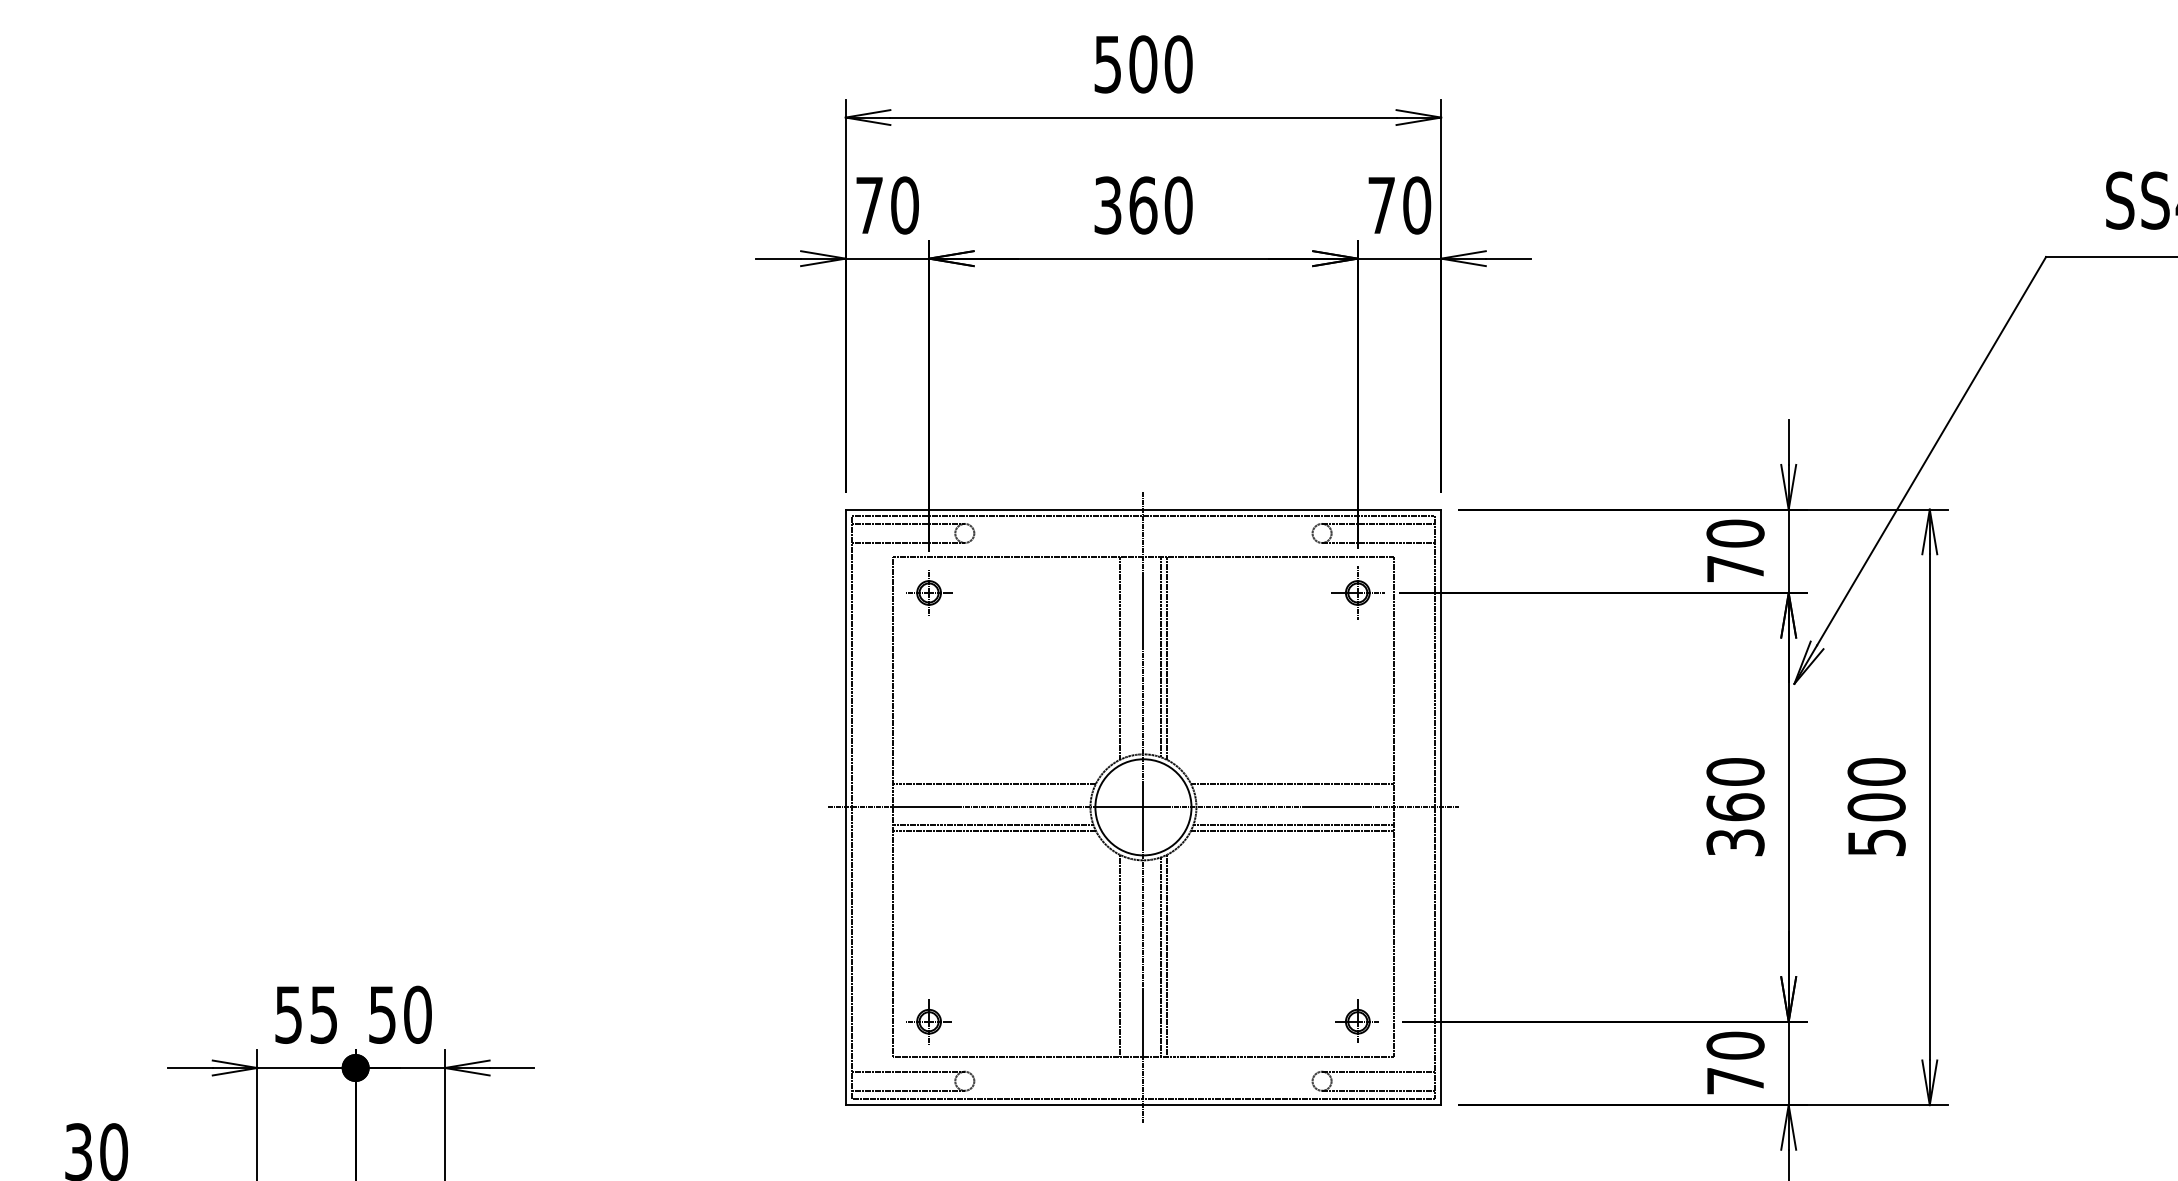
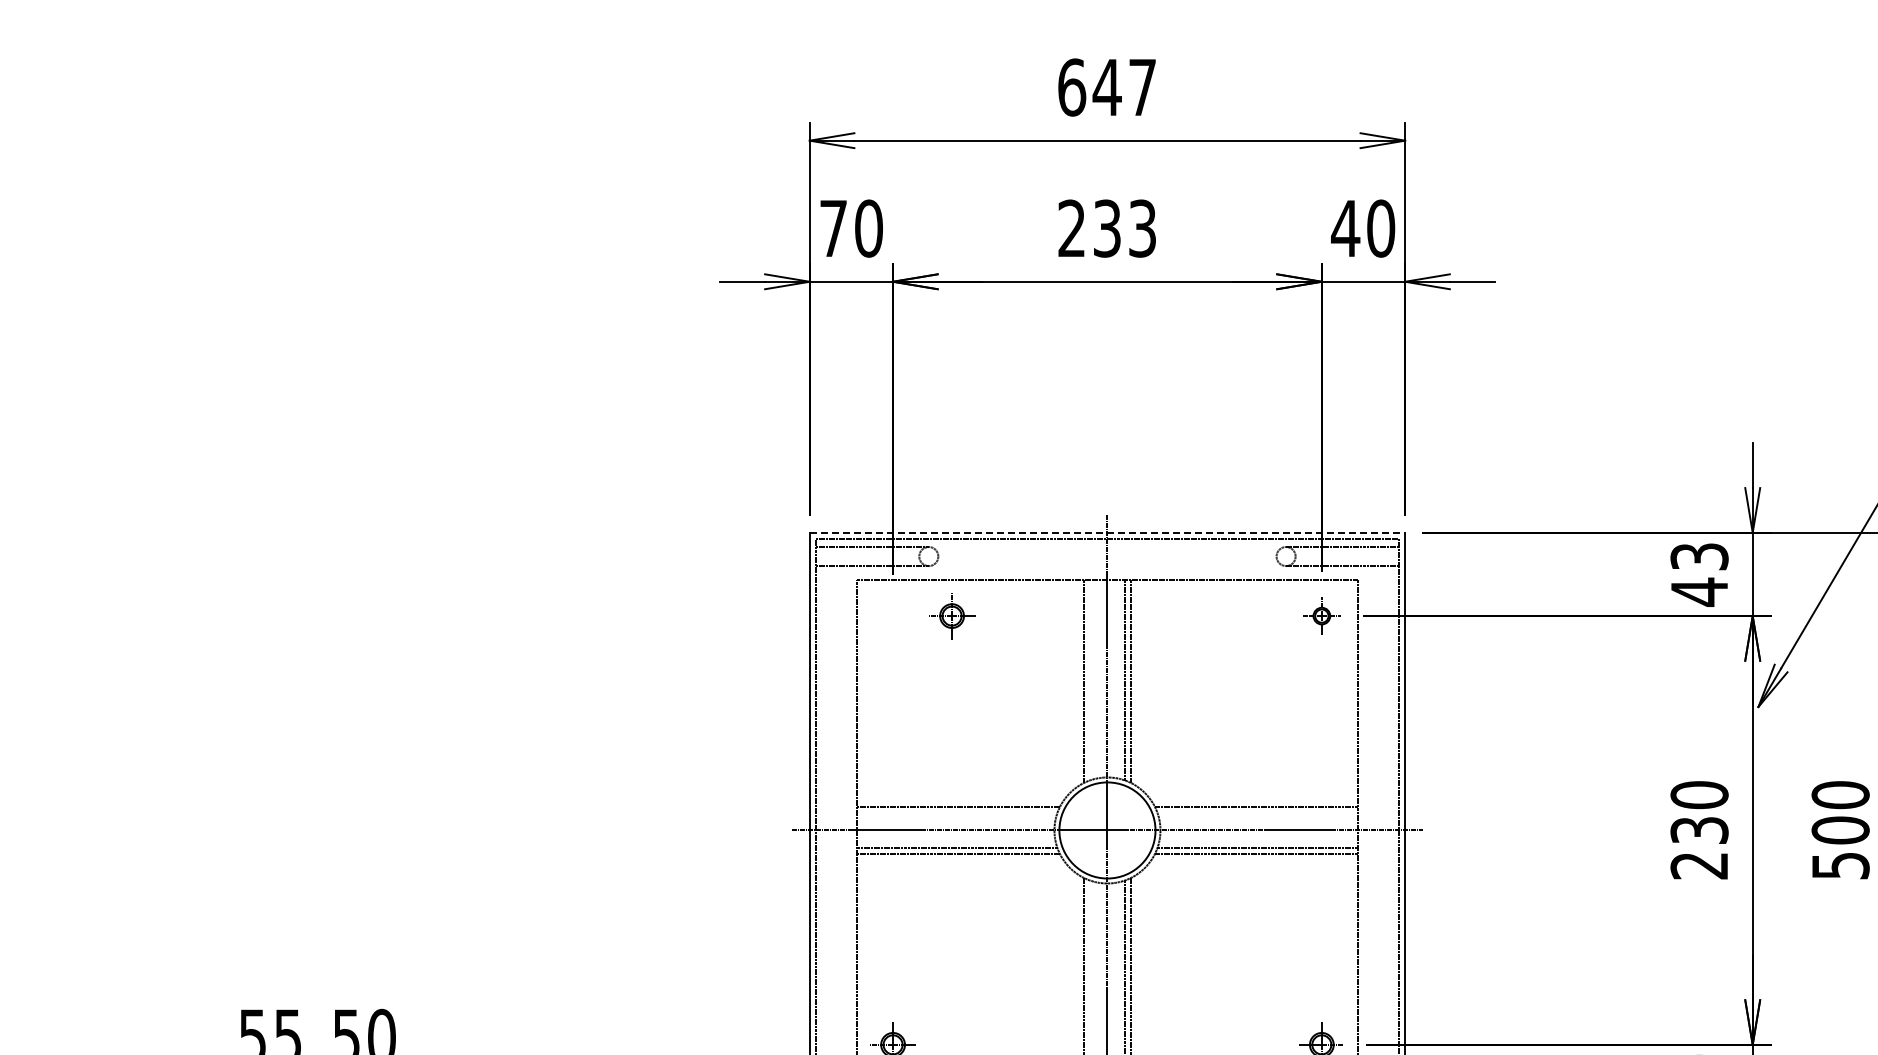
text: (1143, 64) -> (1107, 87), 500 -> 647
text: (1143, 205) -> (1107, 228), 360 -> 233
text: (1381, 205) -> (1345, 228), 70 -> 40
line: (1143, 509) -> (1107, 532), solid -> dashed
text: (1735, 551) -> (1699, 574), 70 -> 43
part: (929, 592) -> (952, 615), moved
part: (1357, 592) -> (1321, 615), size x0.7
text: (1735, 824) -> (1699, 847), 360 -> 230

